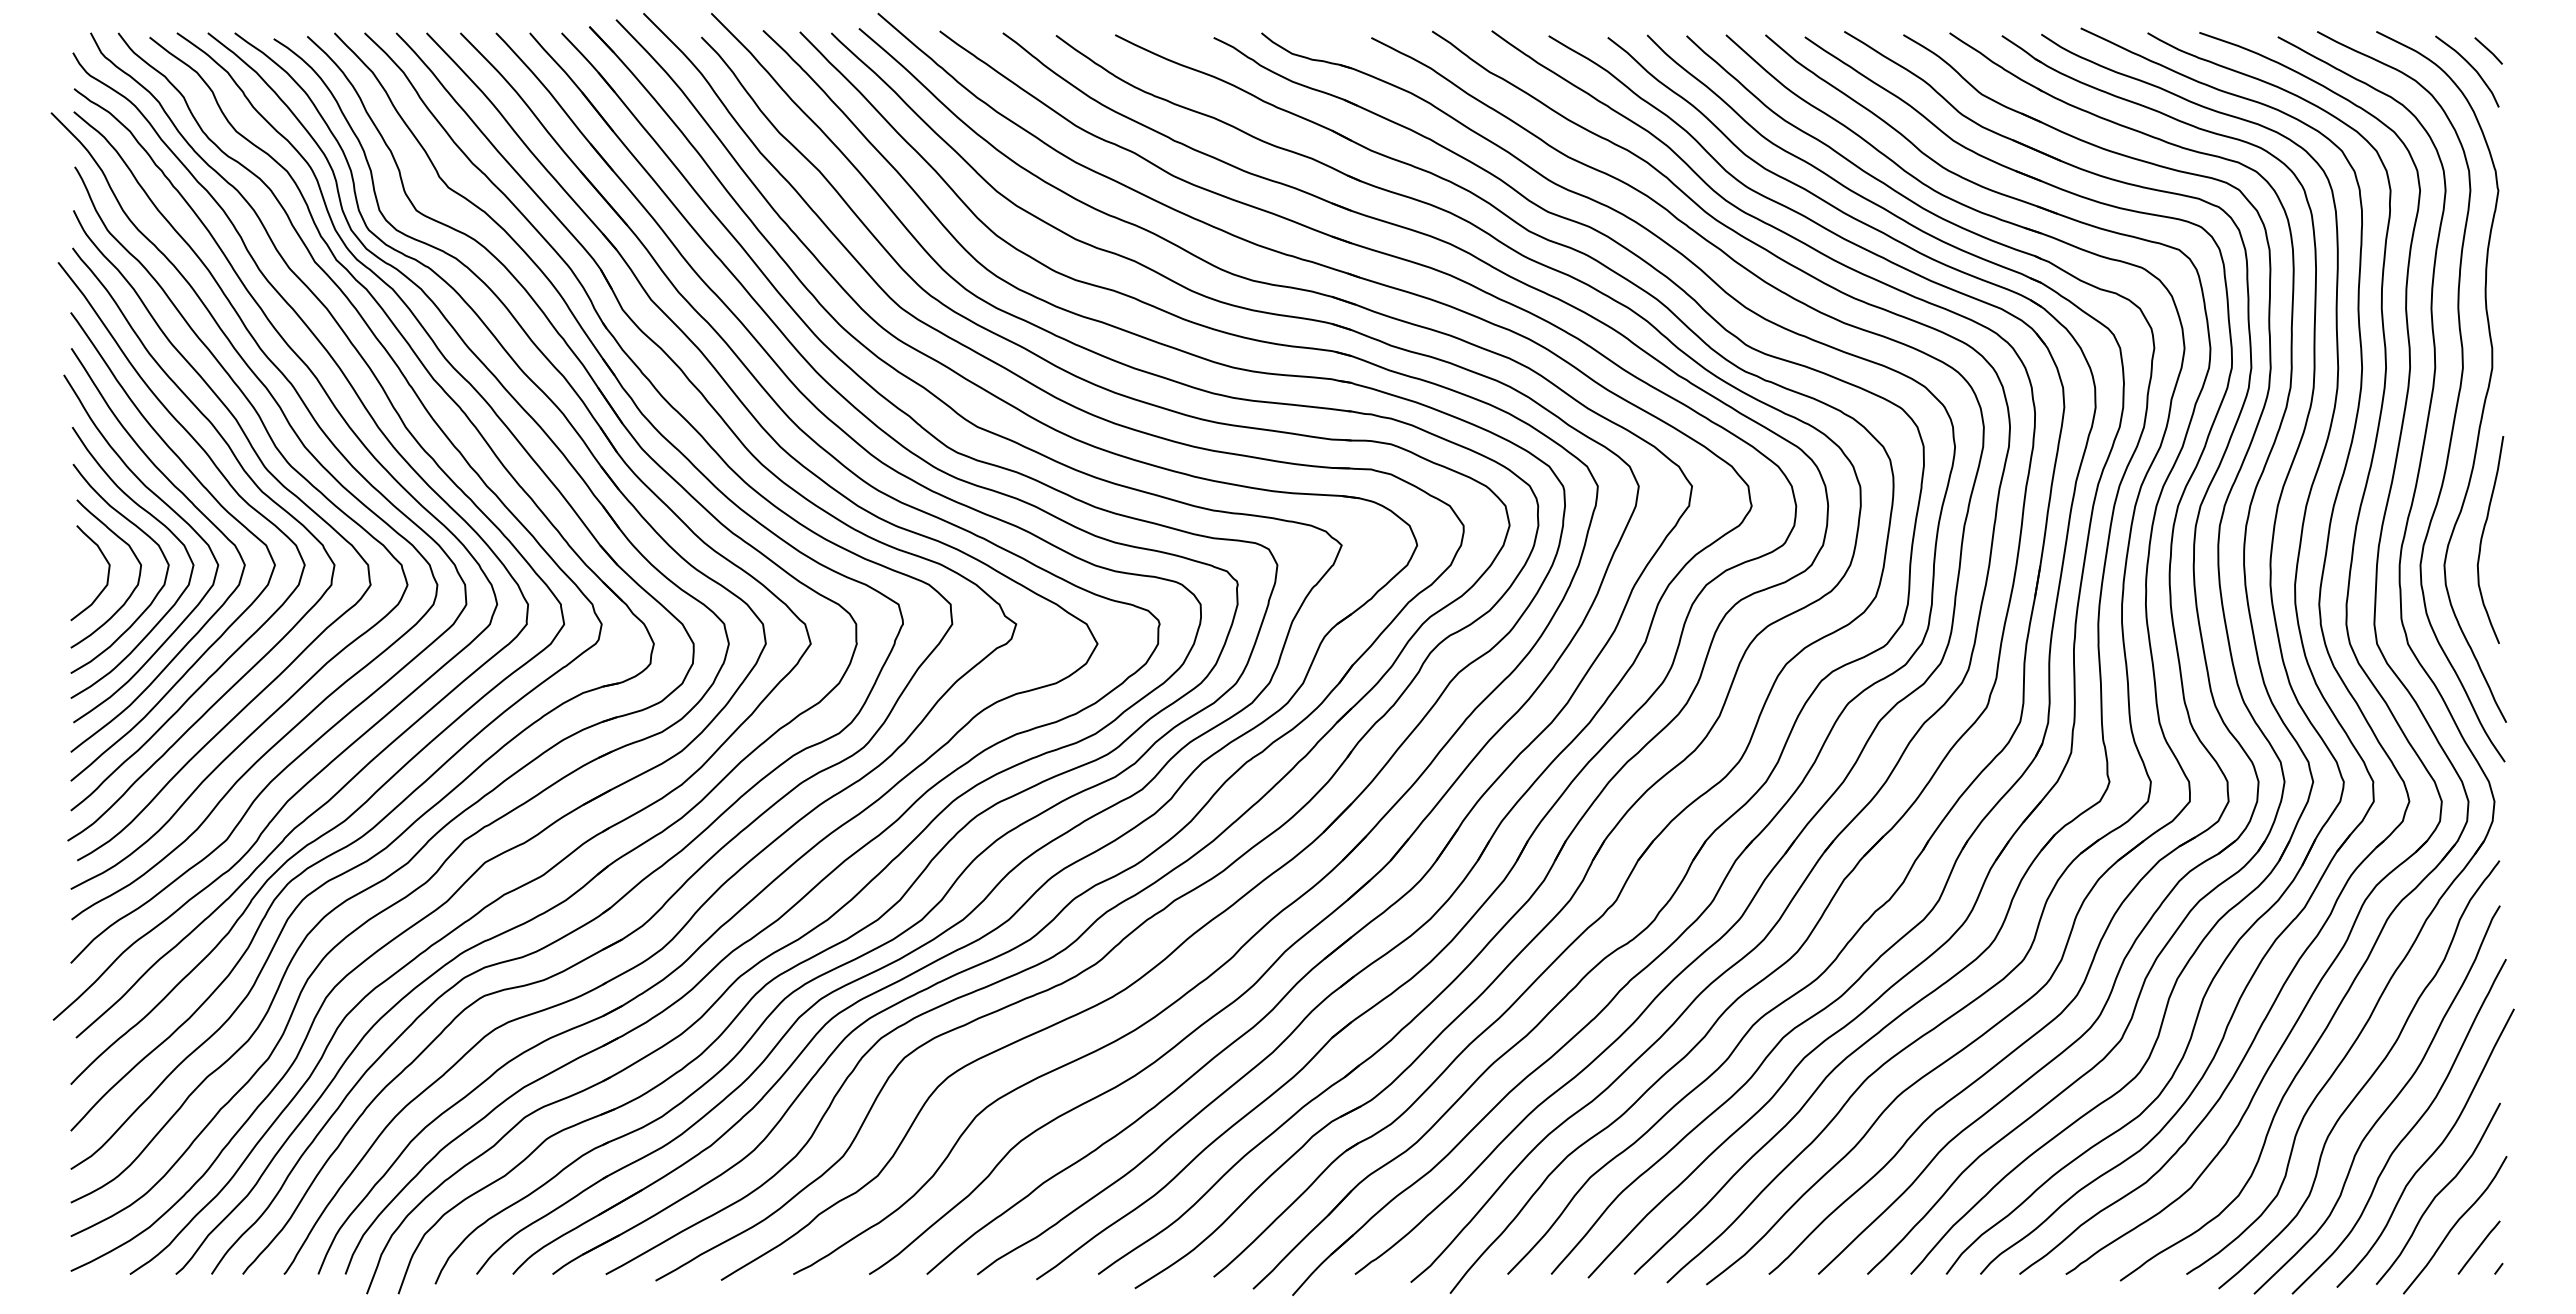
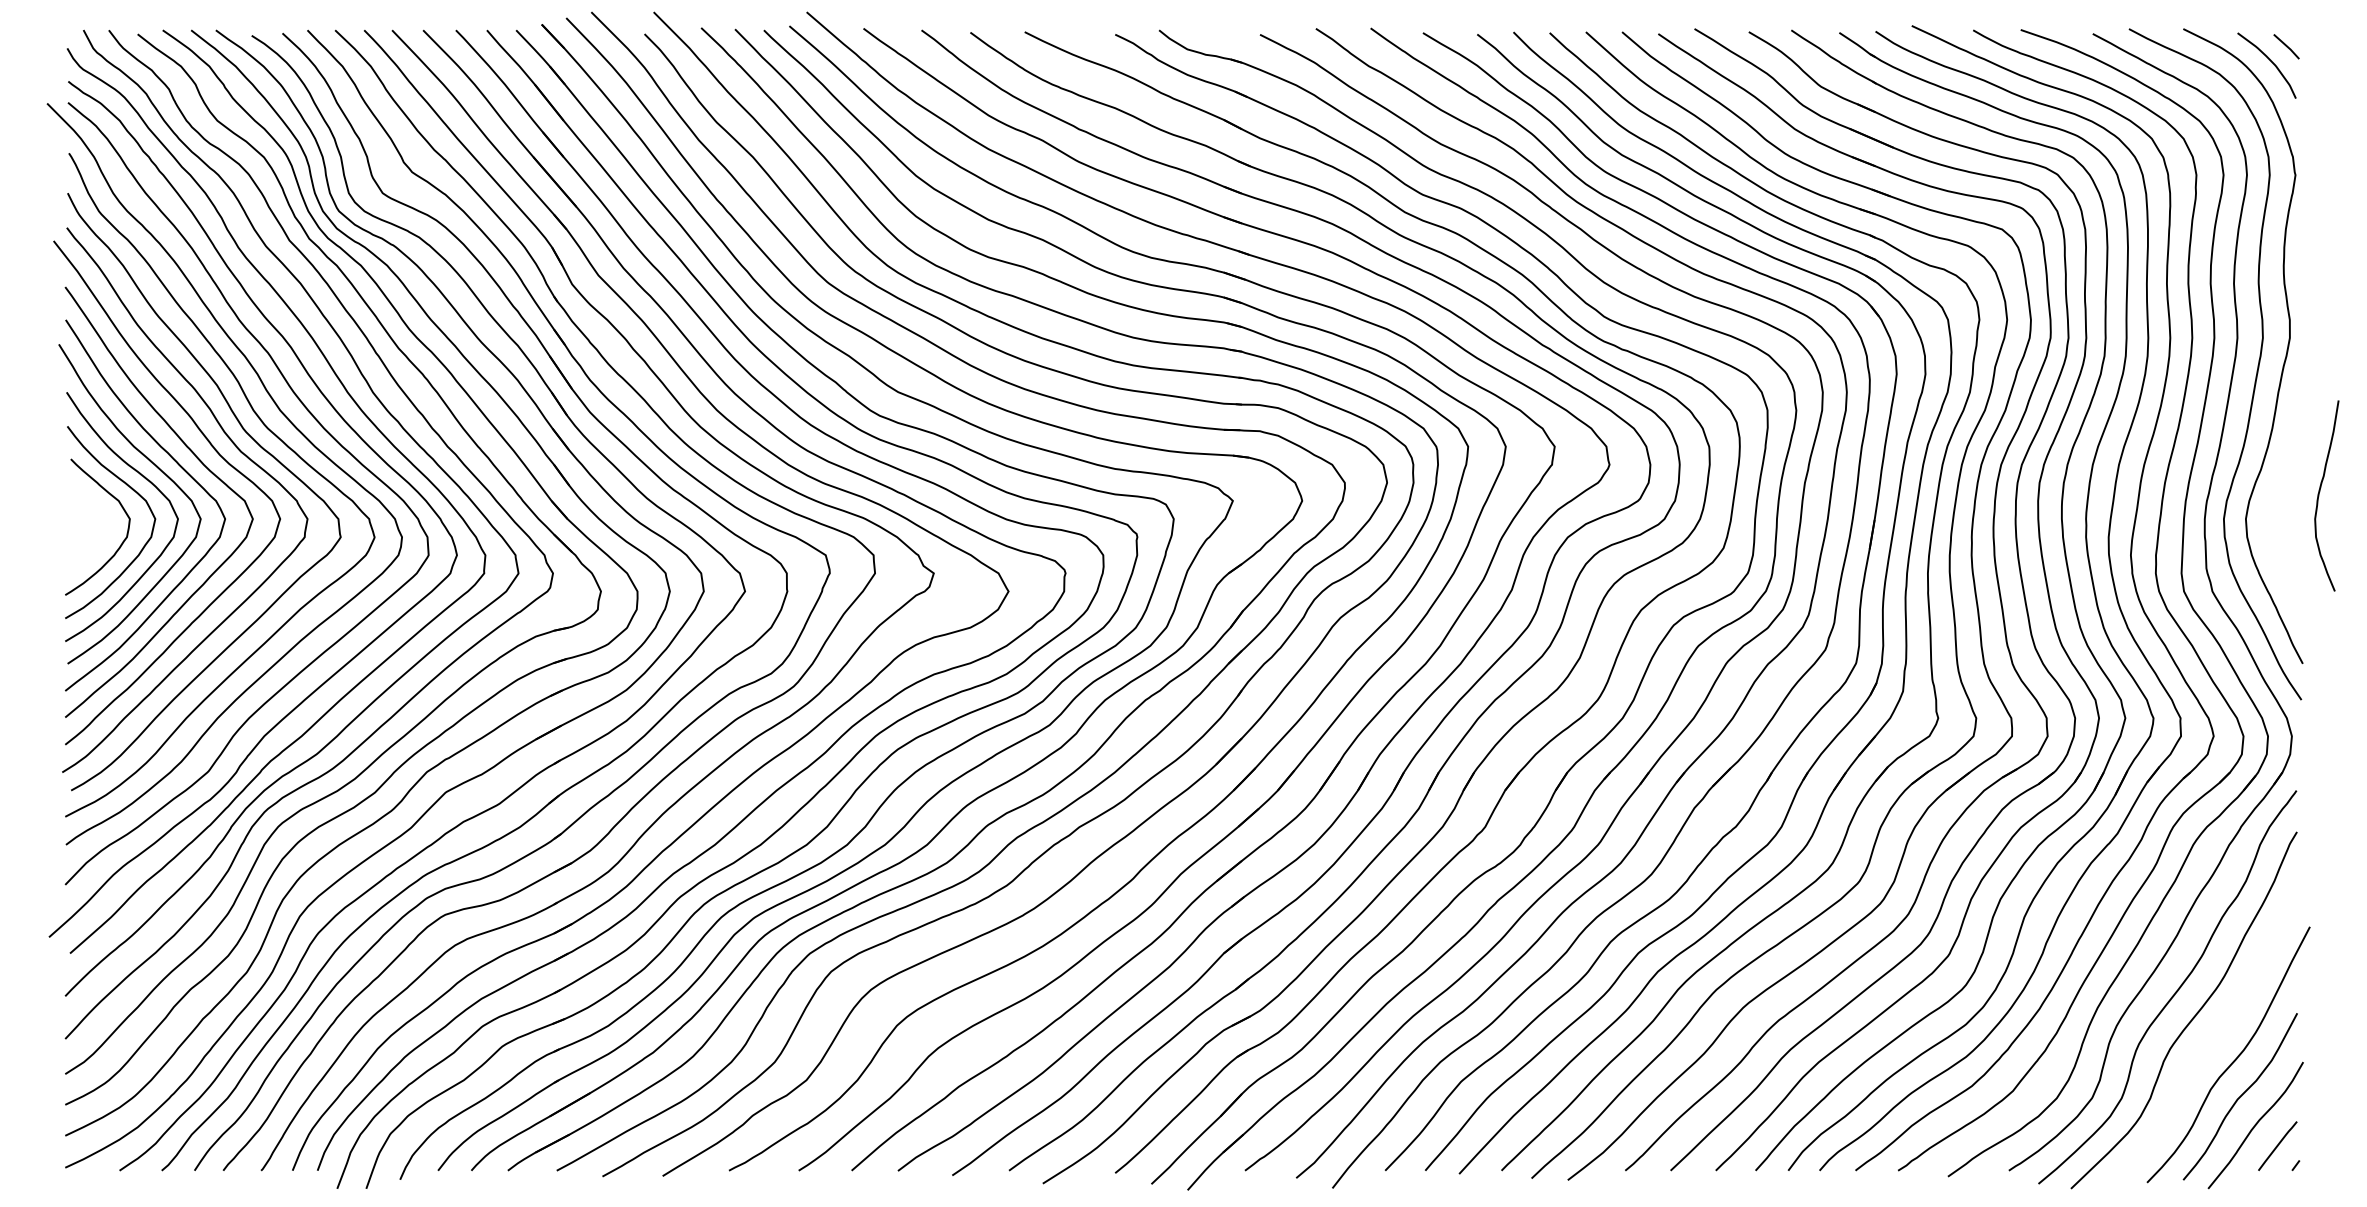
curve: (2482, 539) -> (2319, 495), moved
curve: (107, 573) -> (98, 526), removed
curve: (2406, 1133) -> (2211, 1041), removed

